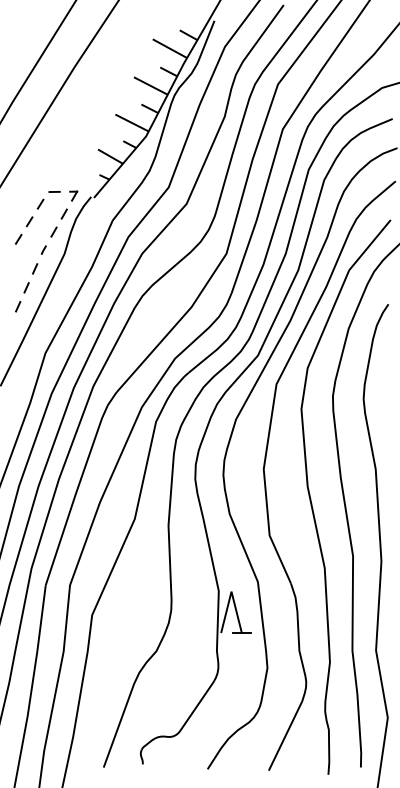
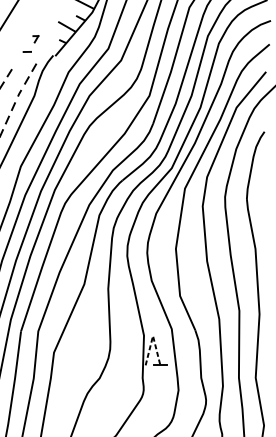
part: (73, 195) -> (35, 38), moved
line: (40, 203) -> (17, 60), removed
line: (231, 591) -> (153, 335), solid -> dashed

